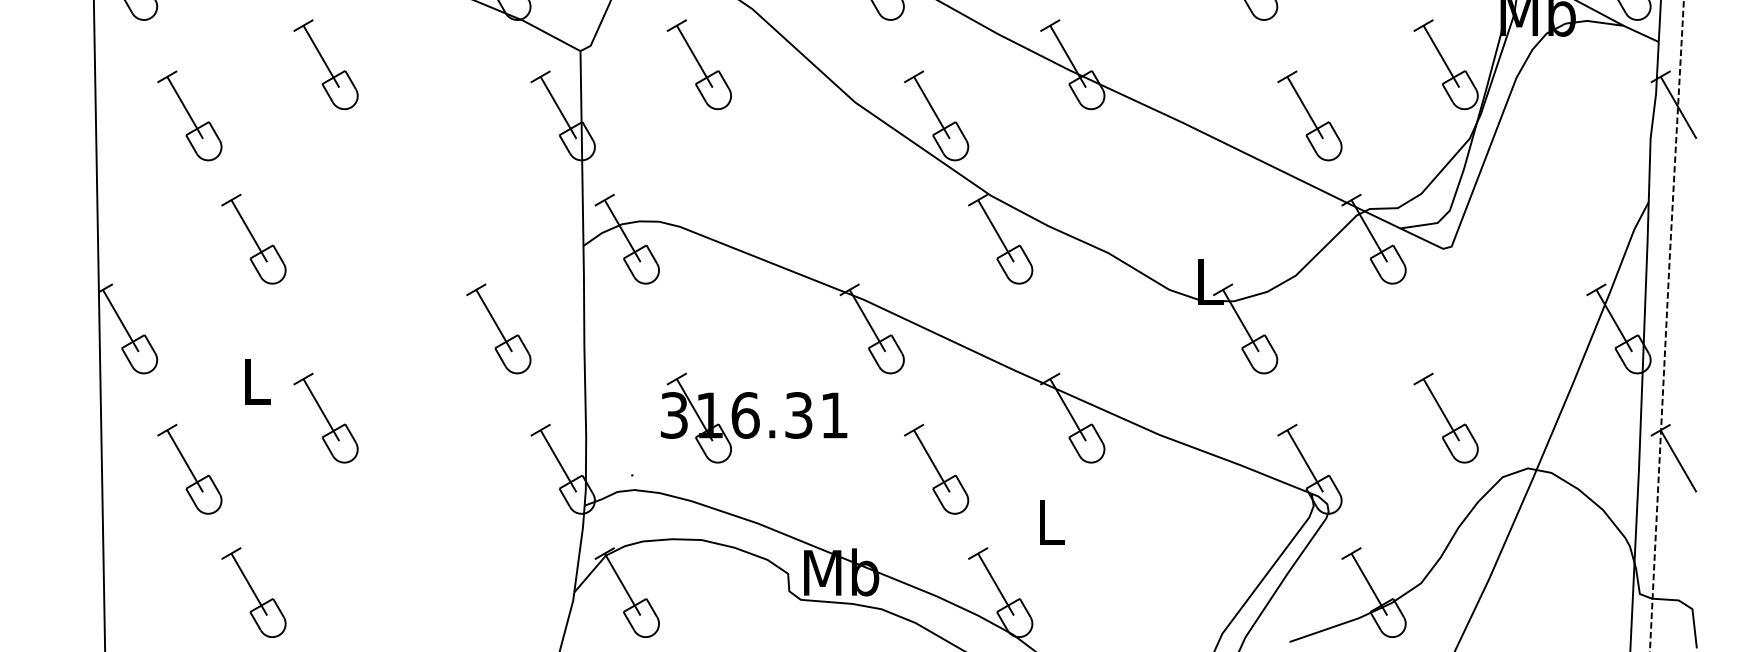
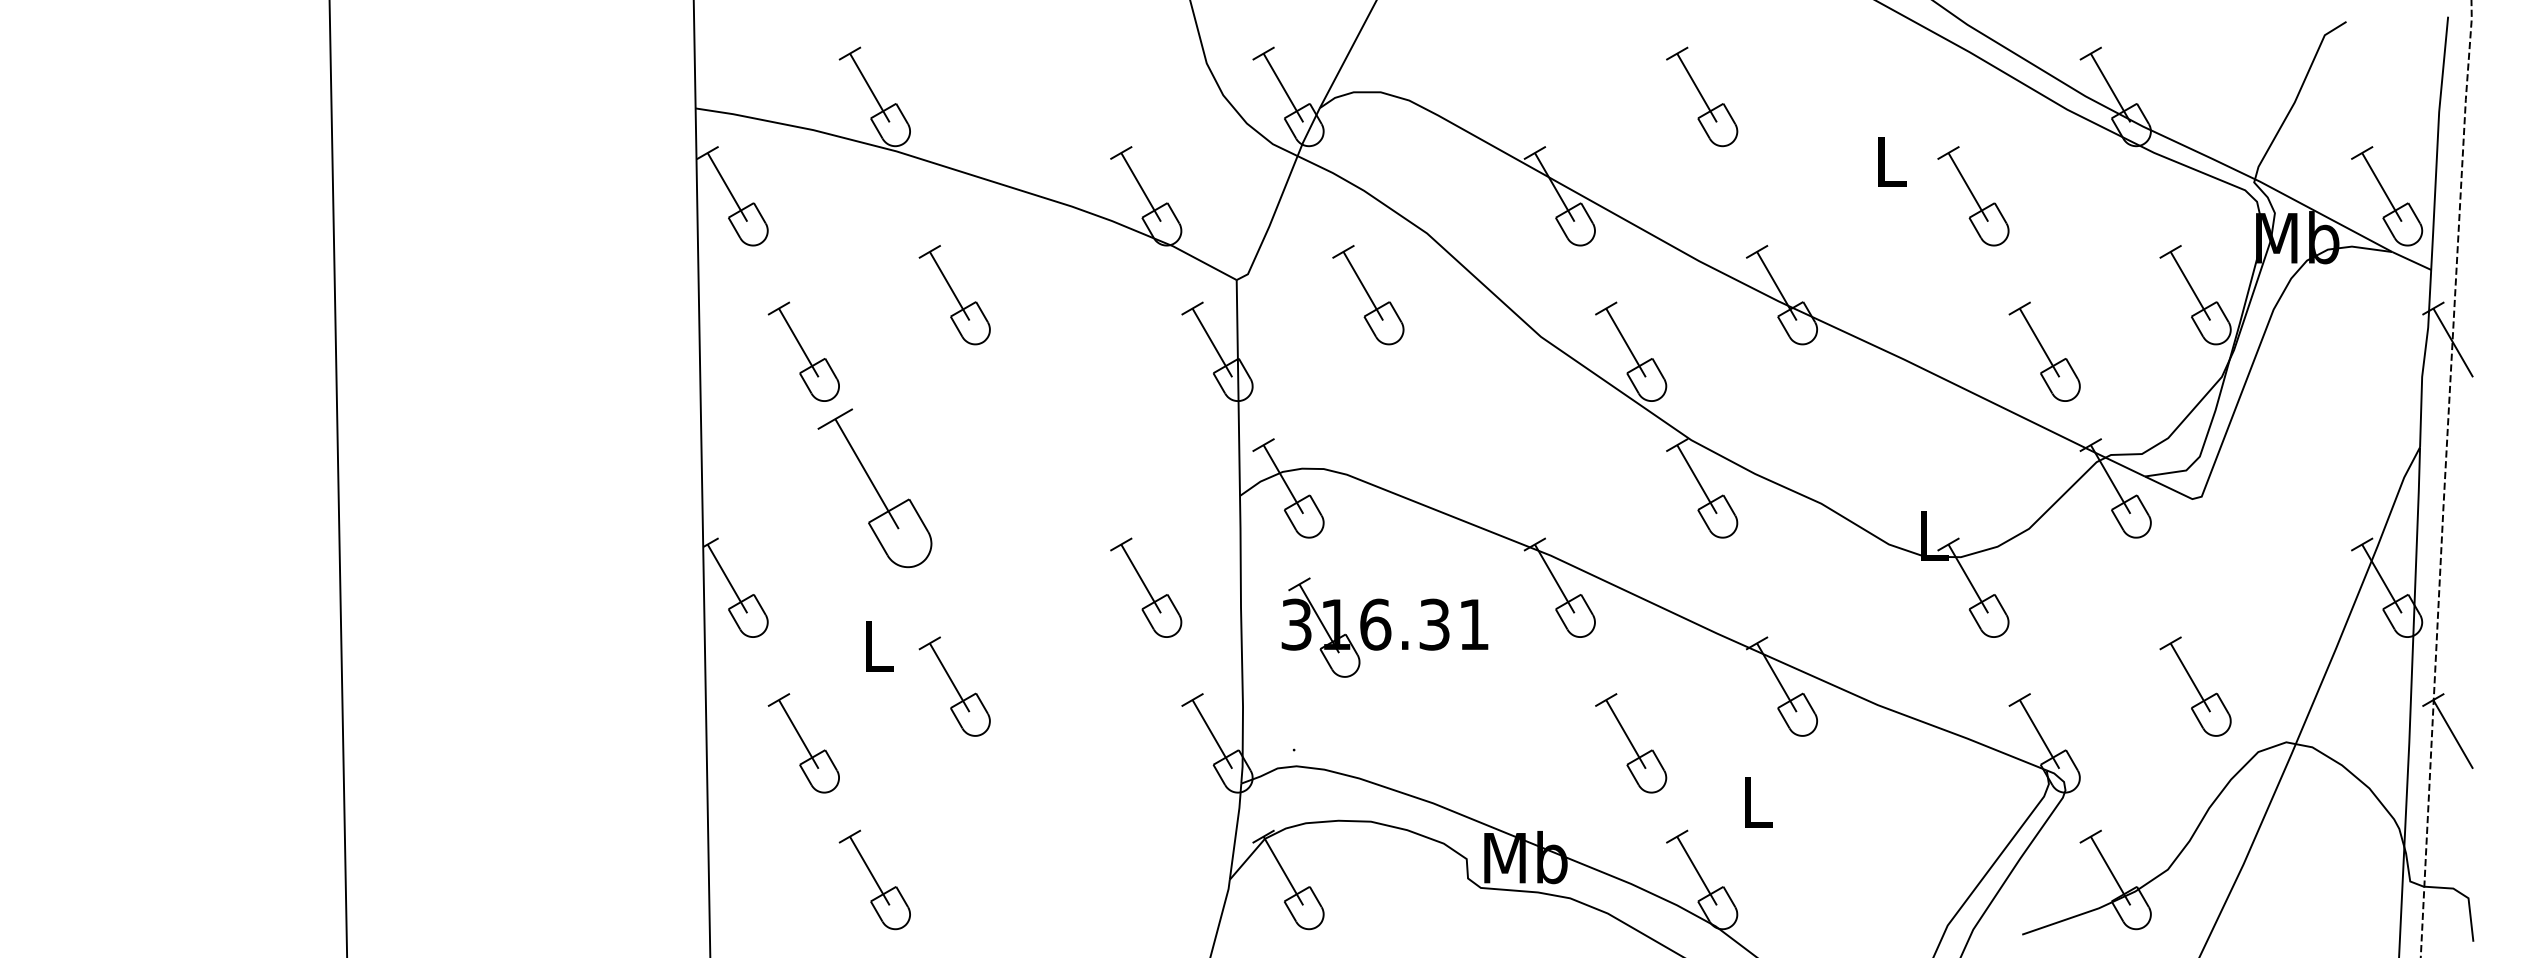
part: (253, 239) -> (874, 488), size x1.6
part: (753, 418) -> (1384, 627), moved

